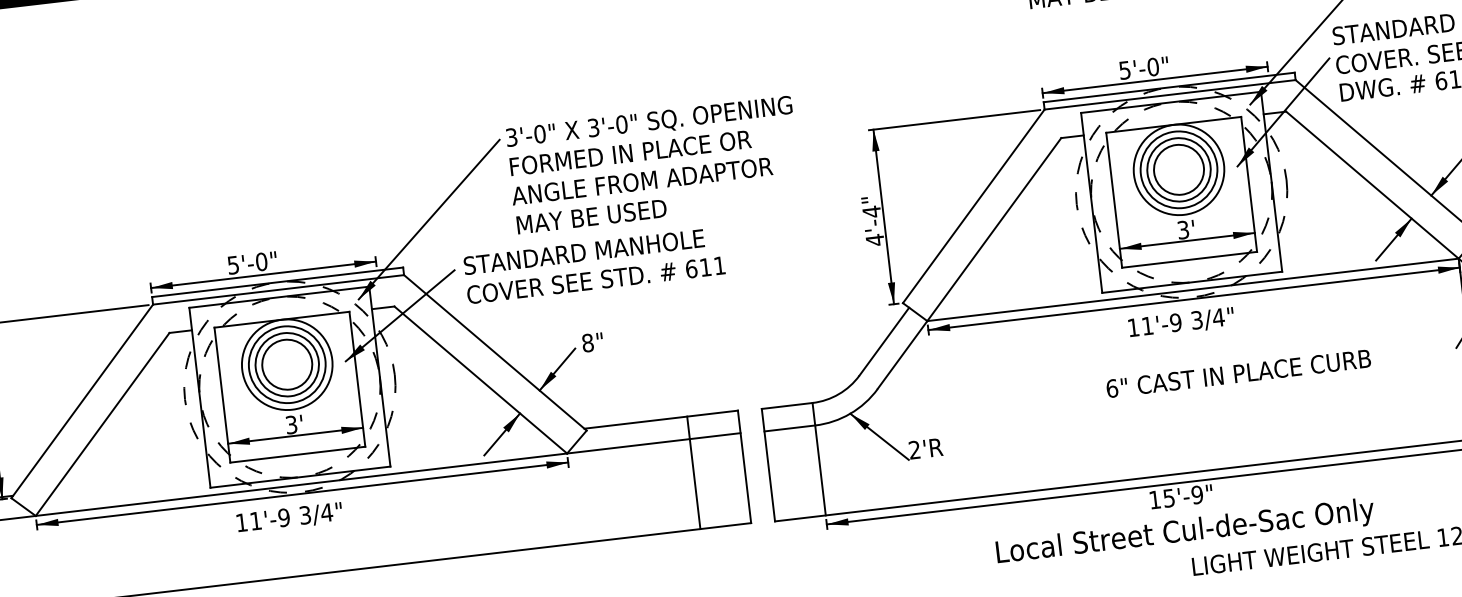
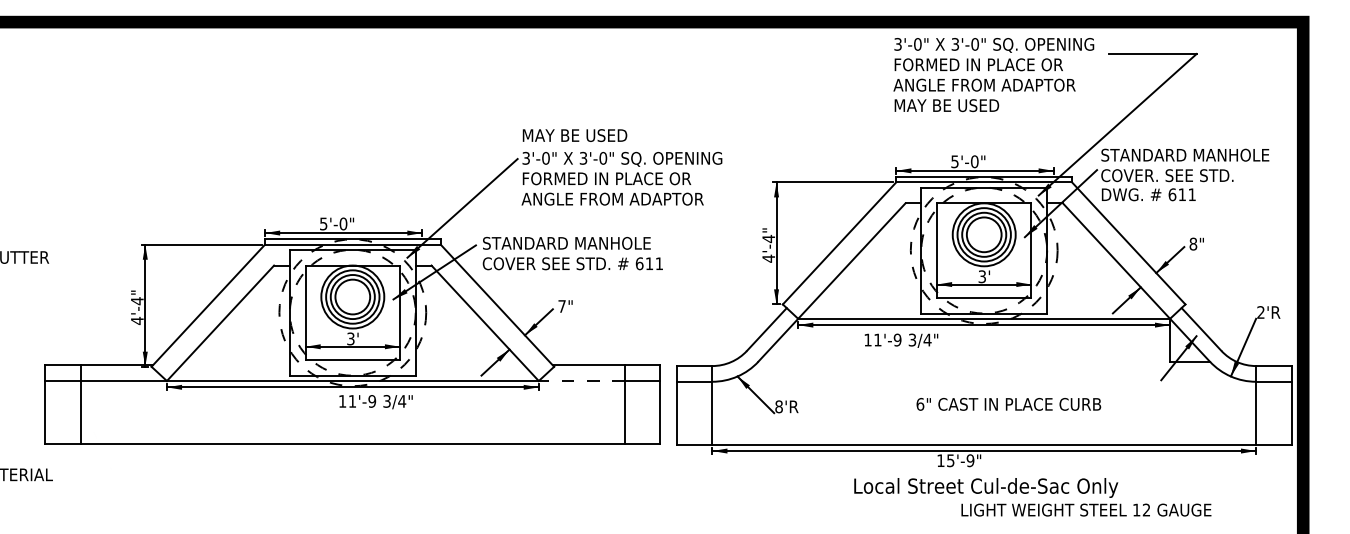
text: (591, 216) -> (574, 135), moved
text: (1181, 322) -> (901, 340), moved
text: (587, 343) -> (561, 306), 8" -> 7"
text: (1238, 373) -> (1008, 404), moved
line: (628, 447) -> (581, 381), solid -> dashed
text: (913, 449) -> (778, 406), 2'R -> 8'R
text: (288, 518) -> (375, 402), moved
text: (1185, 532) -> (986, 487), moved

